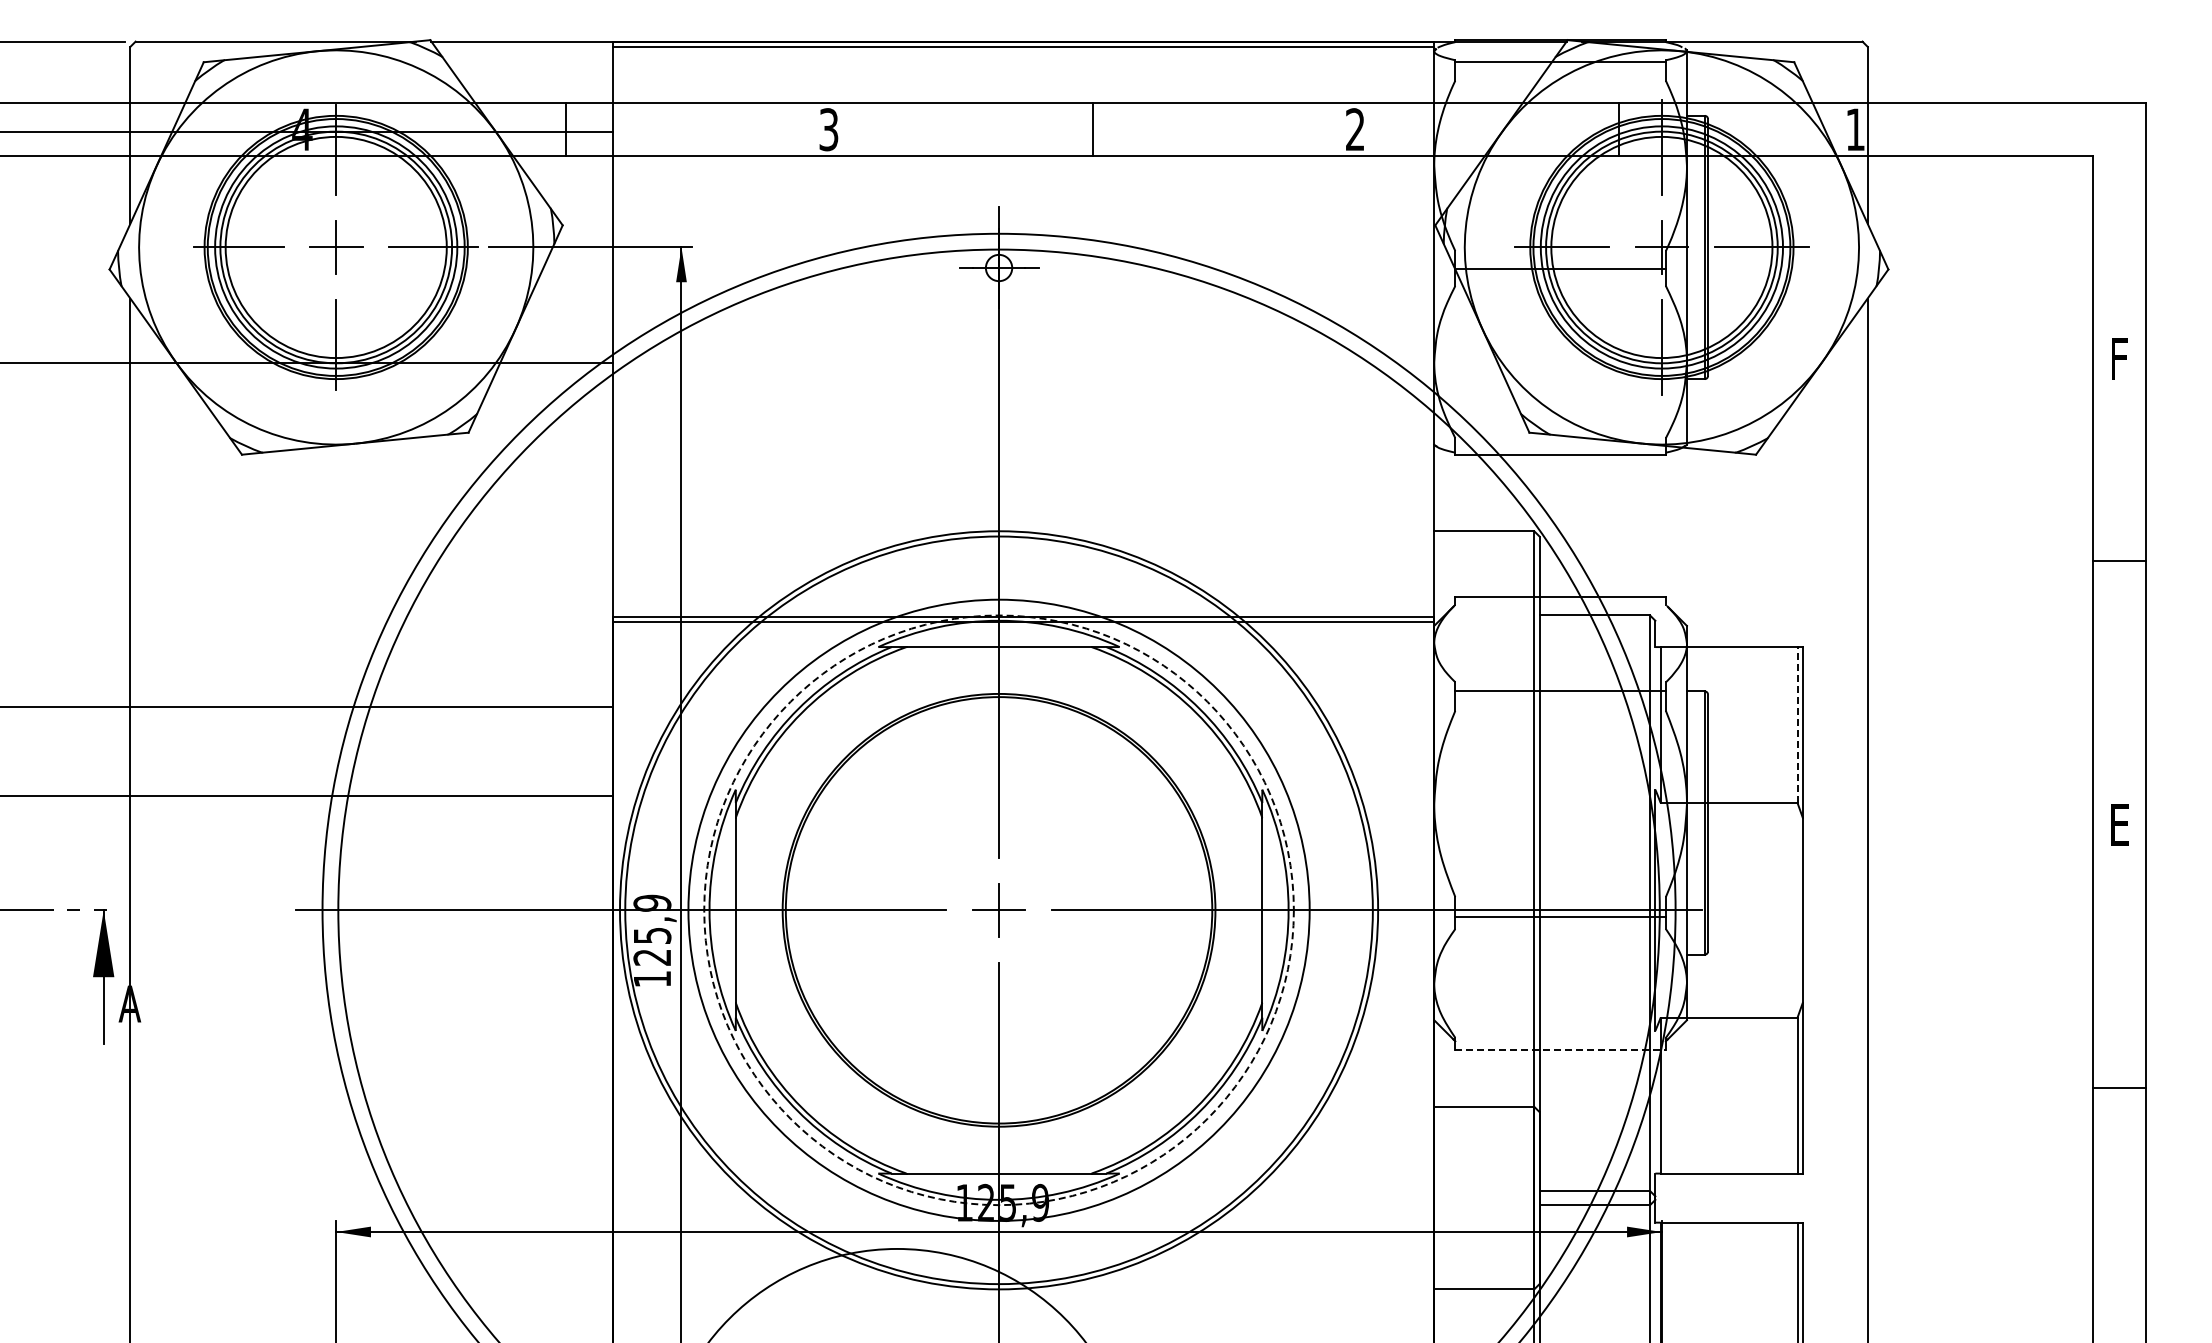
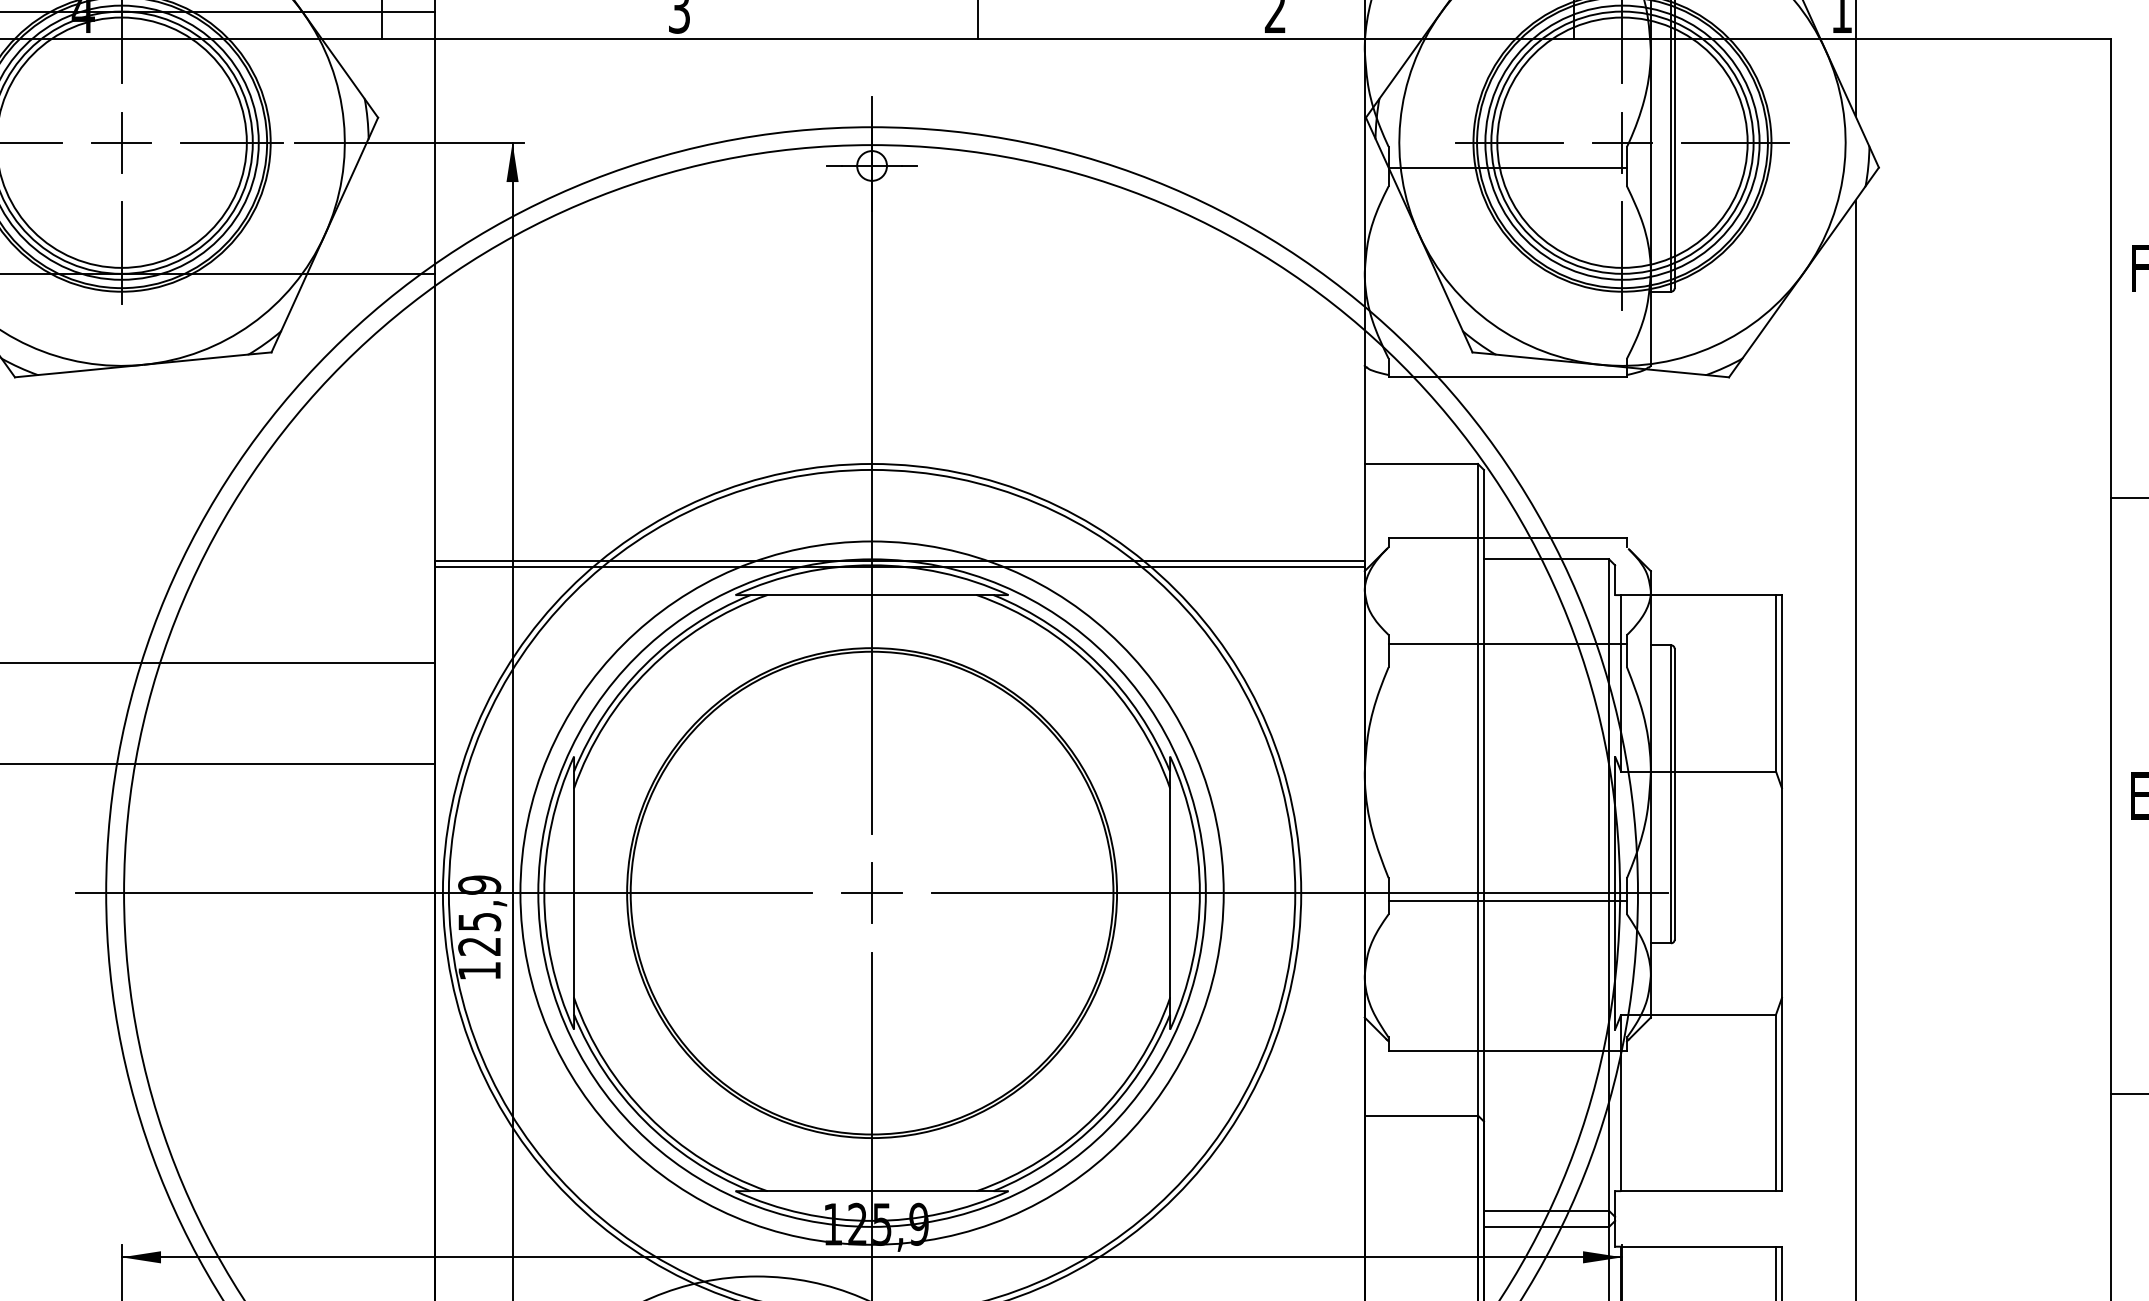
line: (1797, 725) -> (1775, 683), dashed -> solid
circle: (998, 910) -> (871, 893), dashed -> solid
line: (1561, 1049) -> (1508, 1050), dashed -> solid

